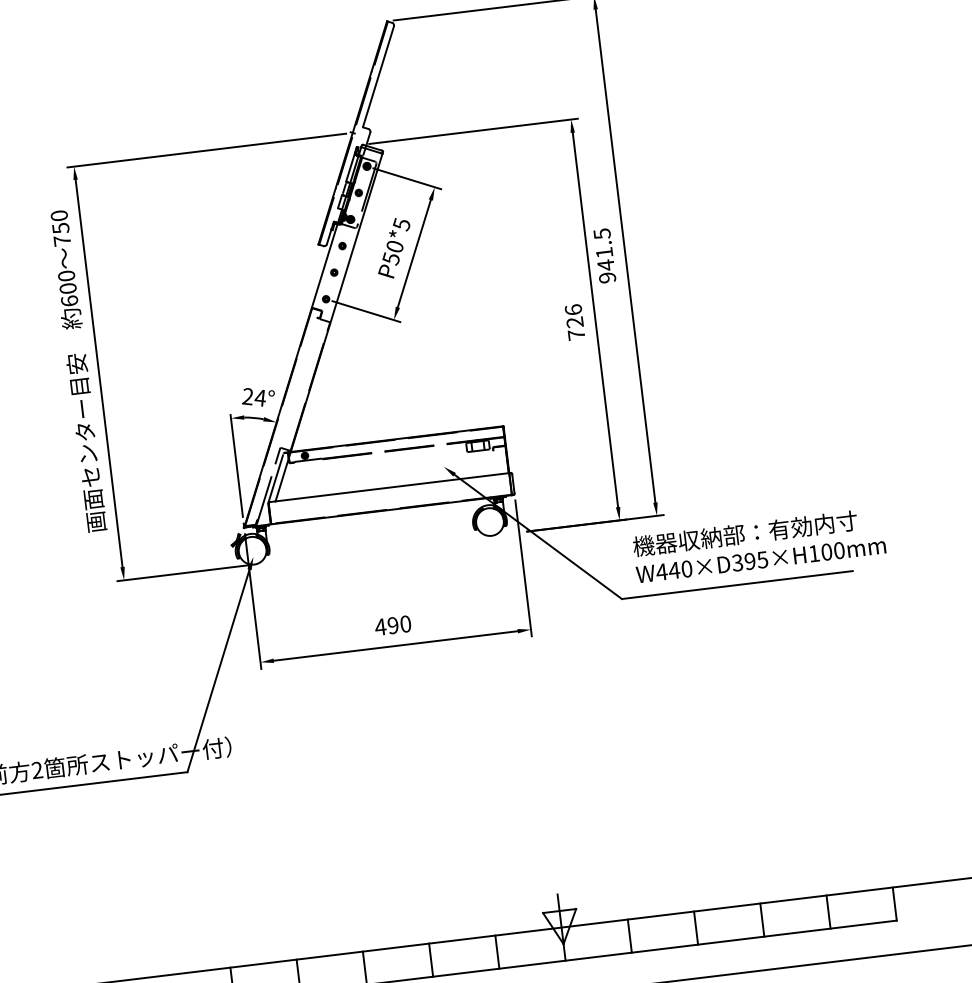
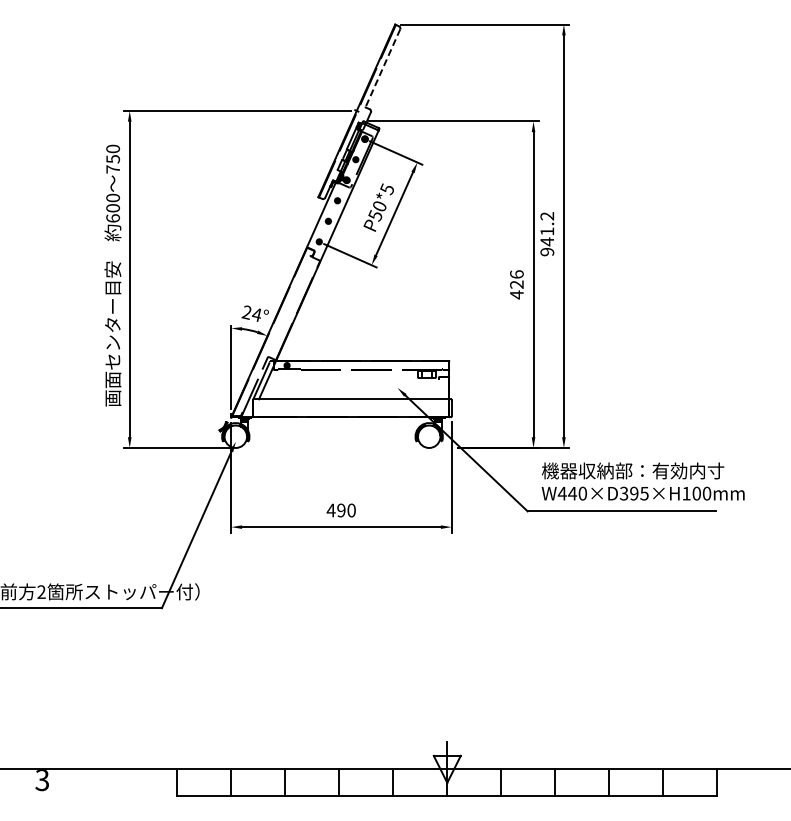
line: (377, 77) -> (382, 68), solid -> dashed
text: (602, 234) -> (547, 216), 941.5 -> 941.2
text: (575, 334) -> (516, 294), 726 -> 426

